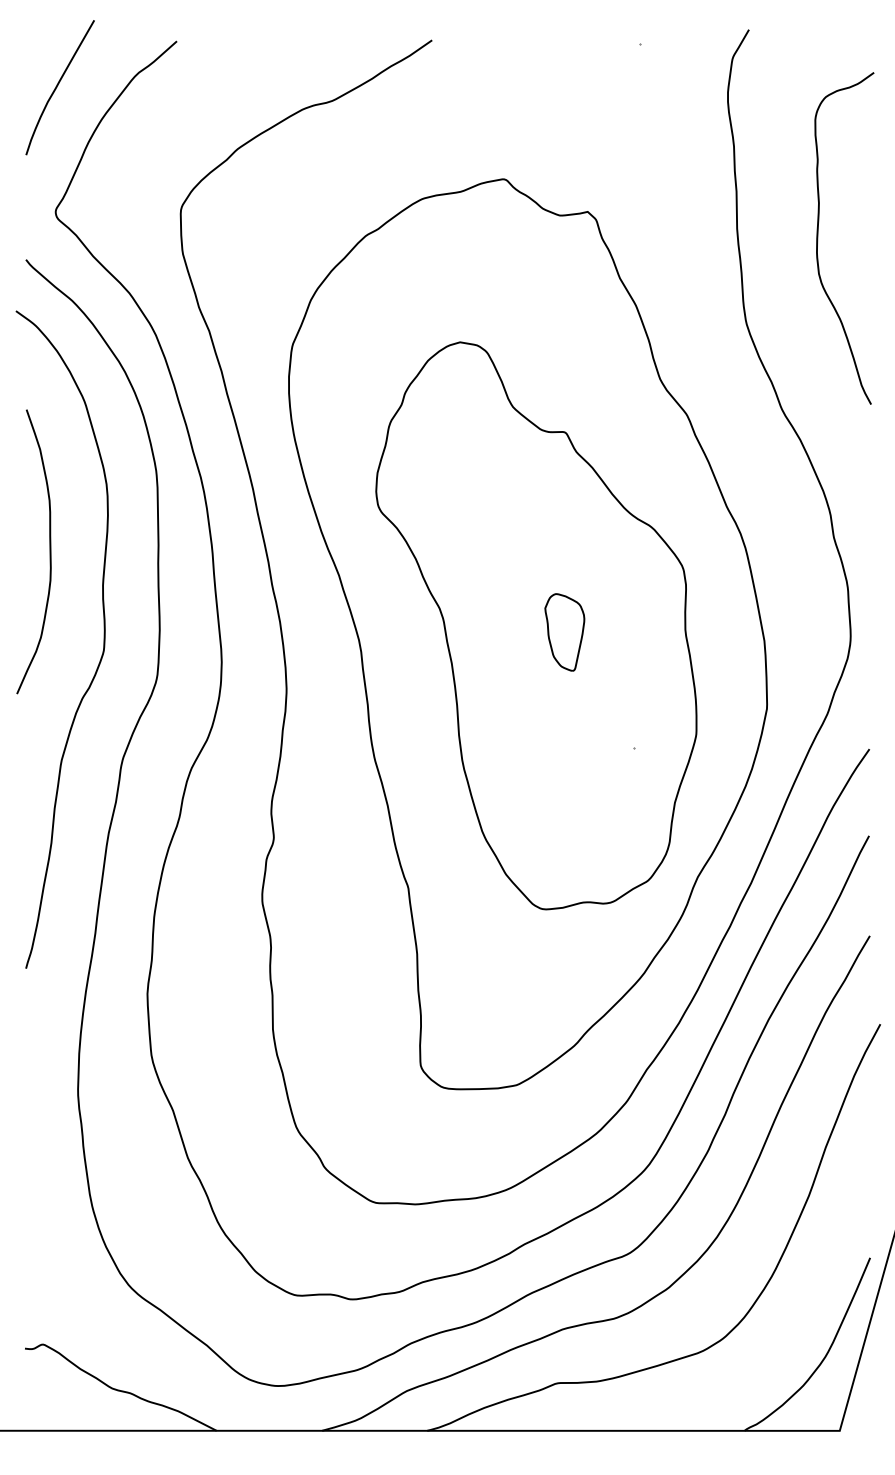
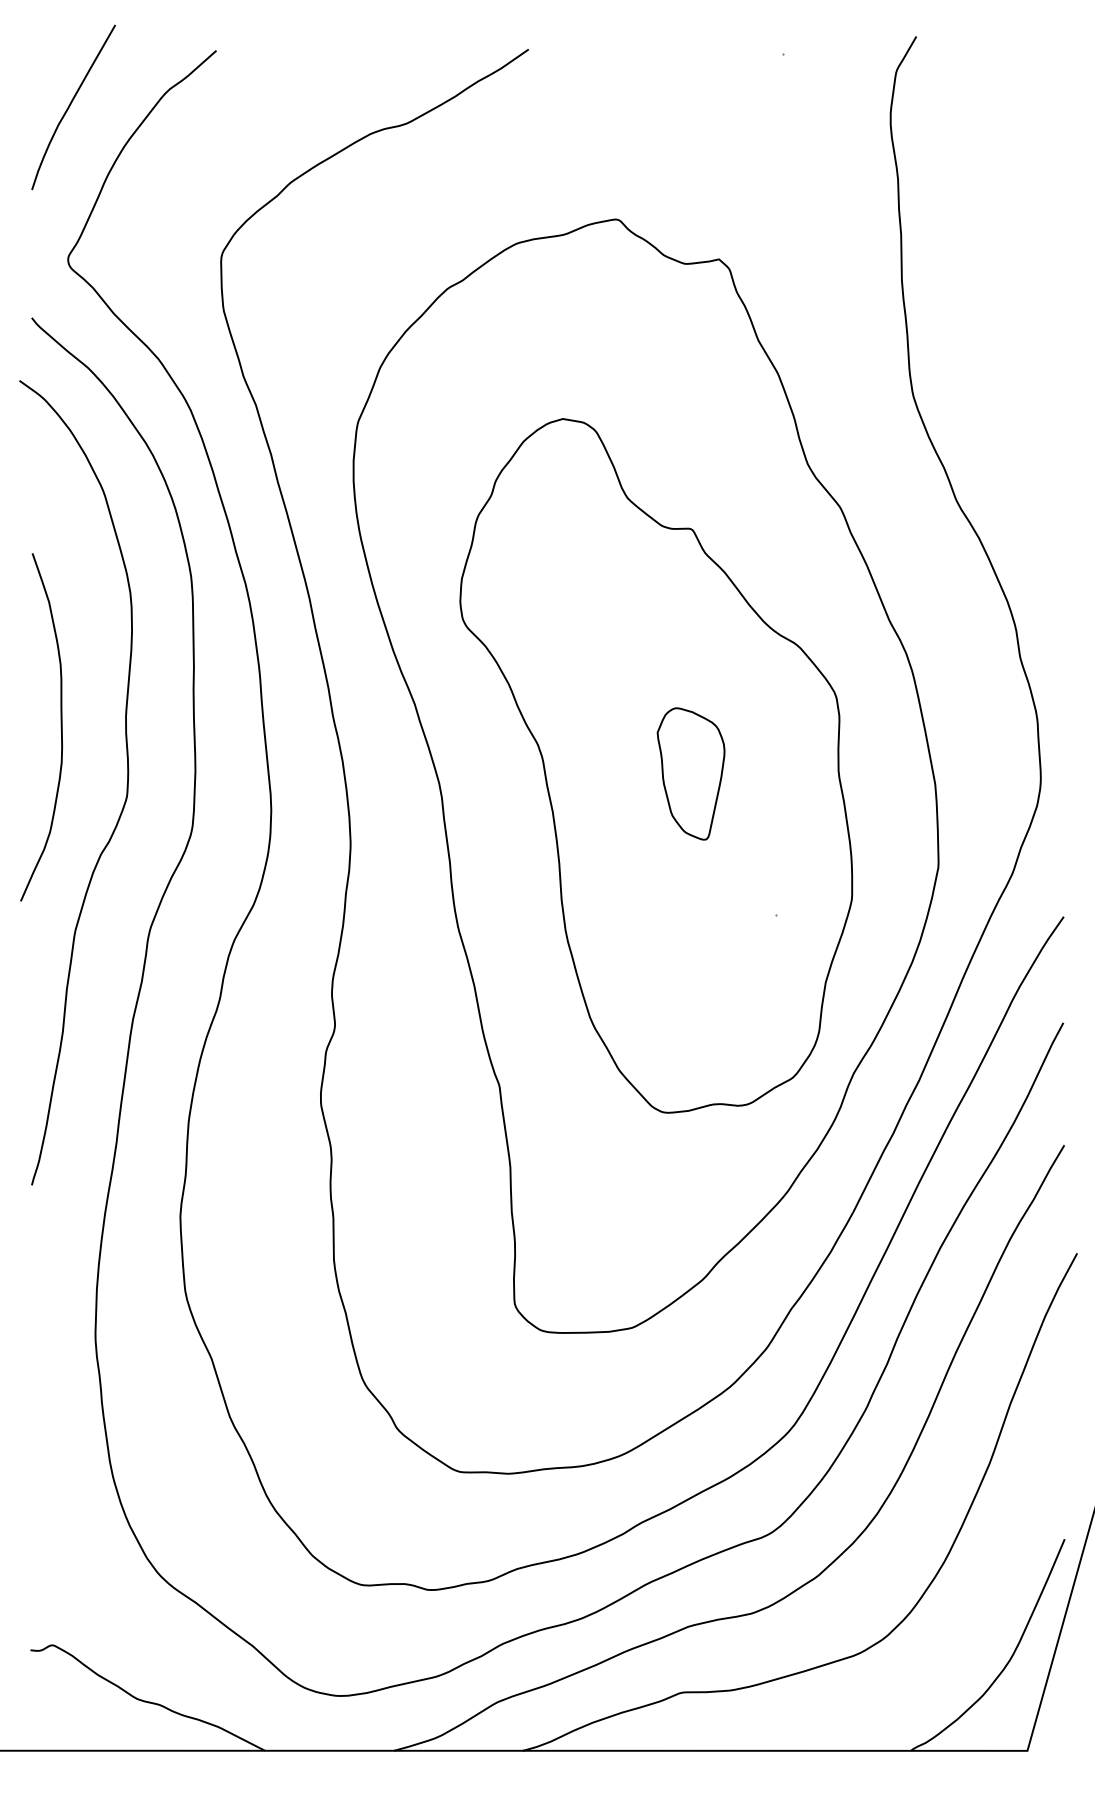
curve: (818, 234) -> (1001, 286), removed
curve: (49, 551) -> (60, 727), moved
part: (564, 632) -> (690, 773), size x1.4

